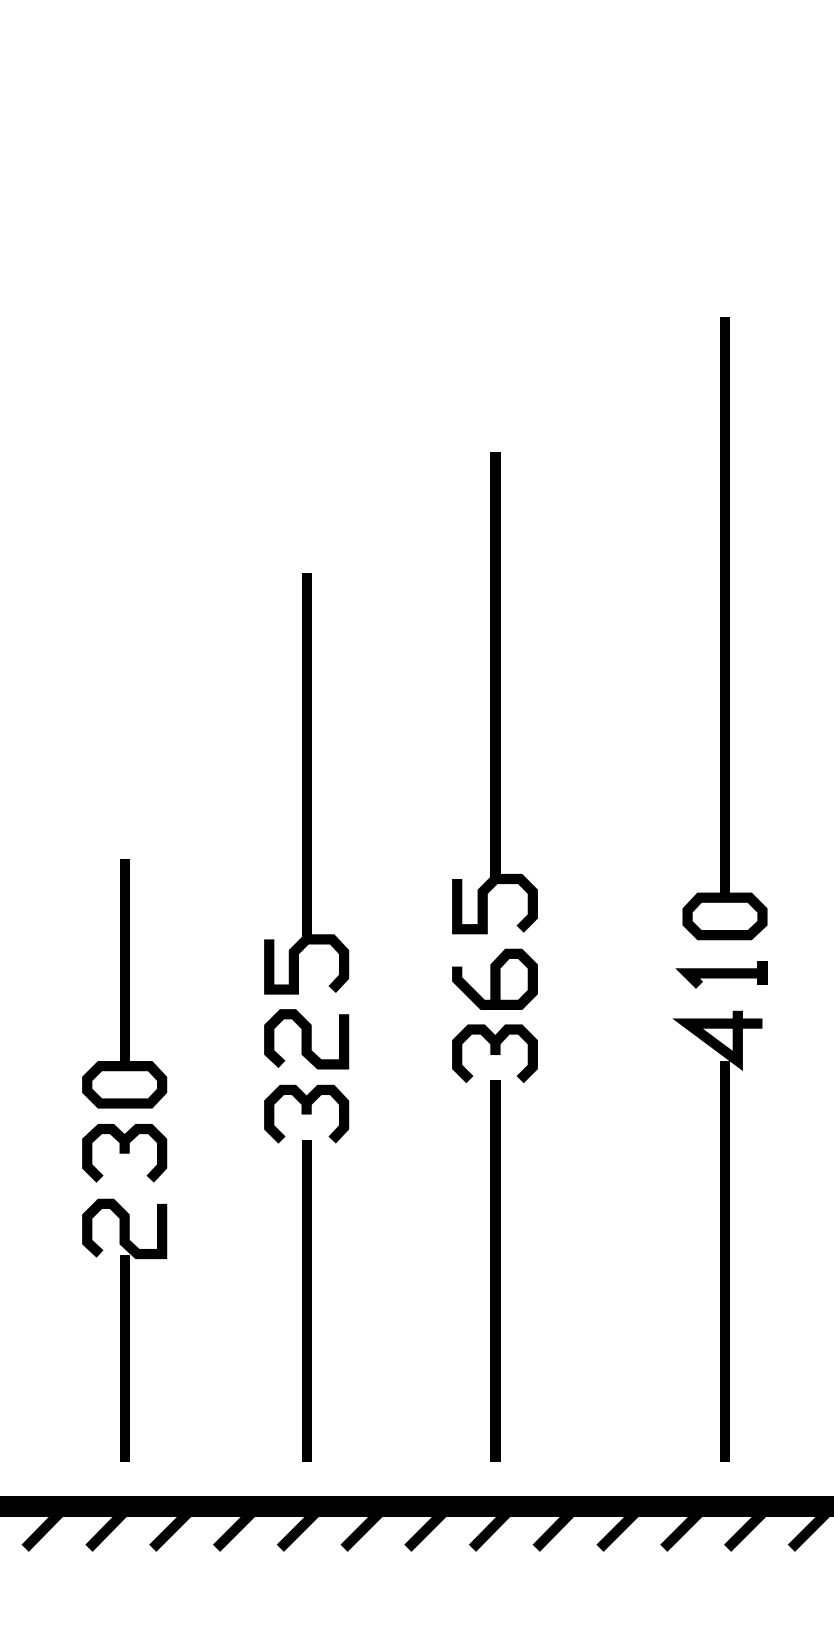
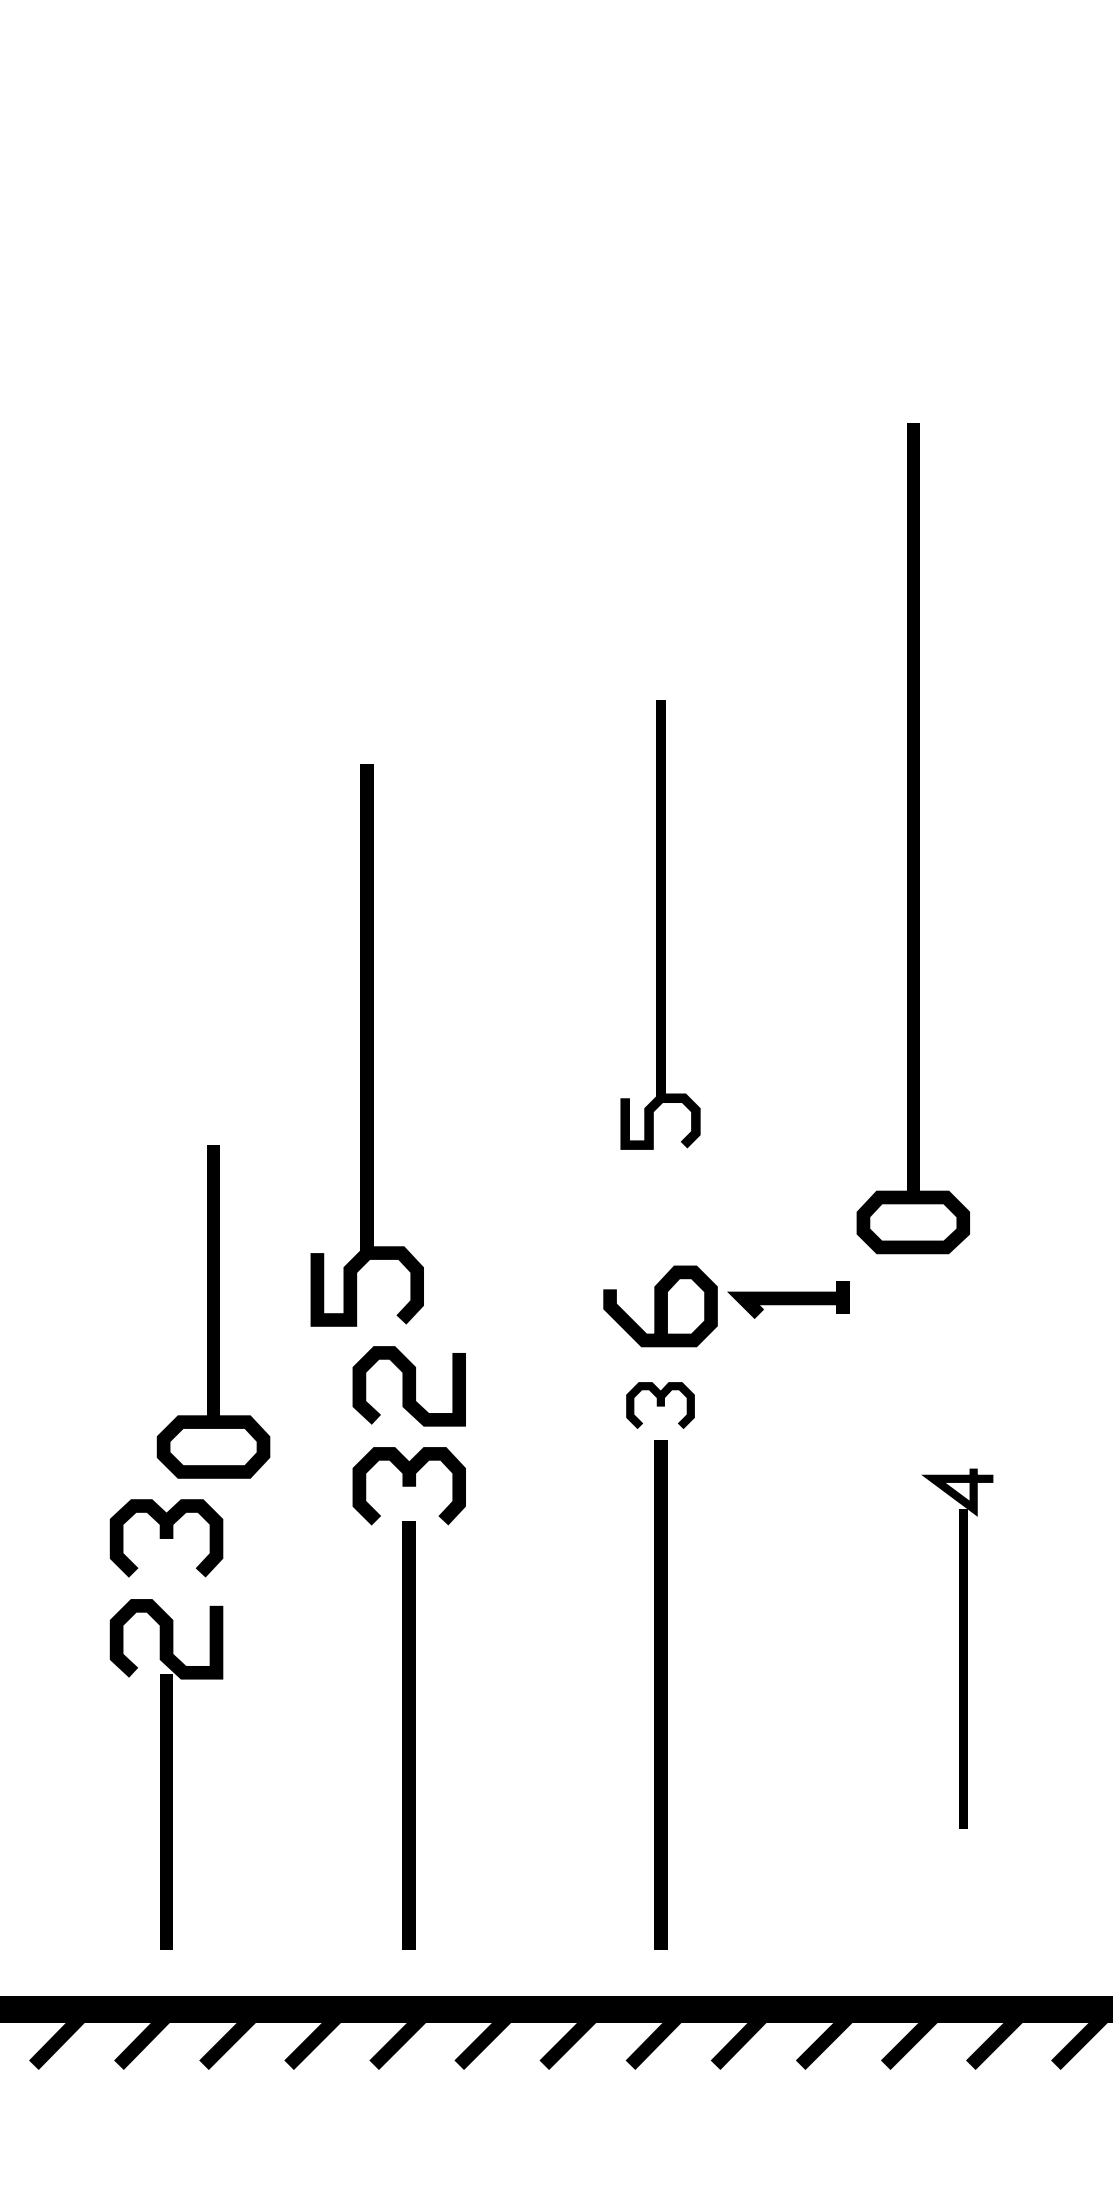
part: (724, 628) -> (912, 838), moved
part: (494, 693) -> (660, 924), size x0.7
part: (306, 783) -> (366, 1045), moved
part: (721, 974) -> (788, 1299), moved
part: (124, 983) -> (213, 1311), moved
part: (494, 1053) -> (660, 1405), size x0.6
part: (717, 1235) -> (957, 1648), size x0.6

